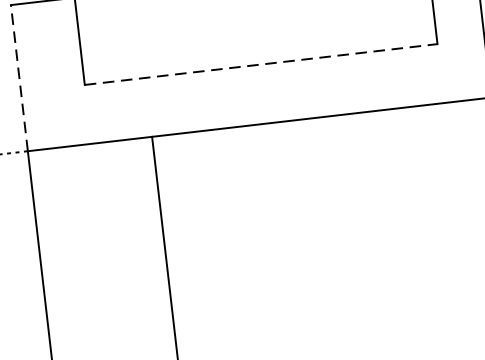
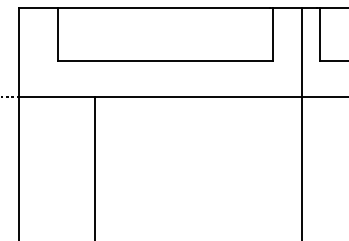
line: (261, 63) -> (165, 60), dashed -> solid
line: (18, 78) -> (18, 52), dashed -> solid

